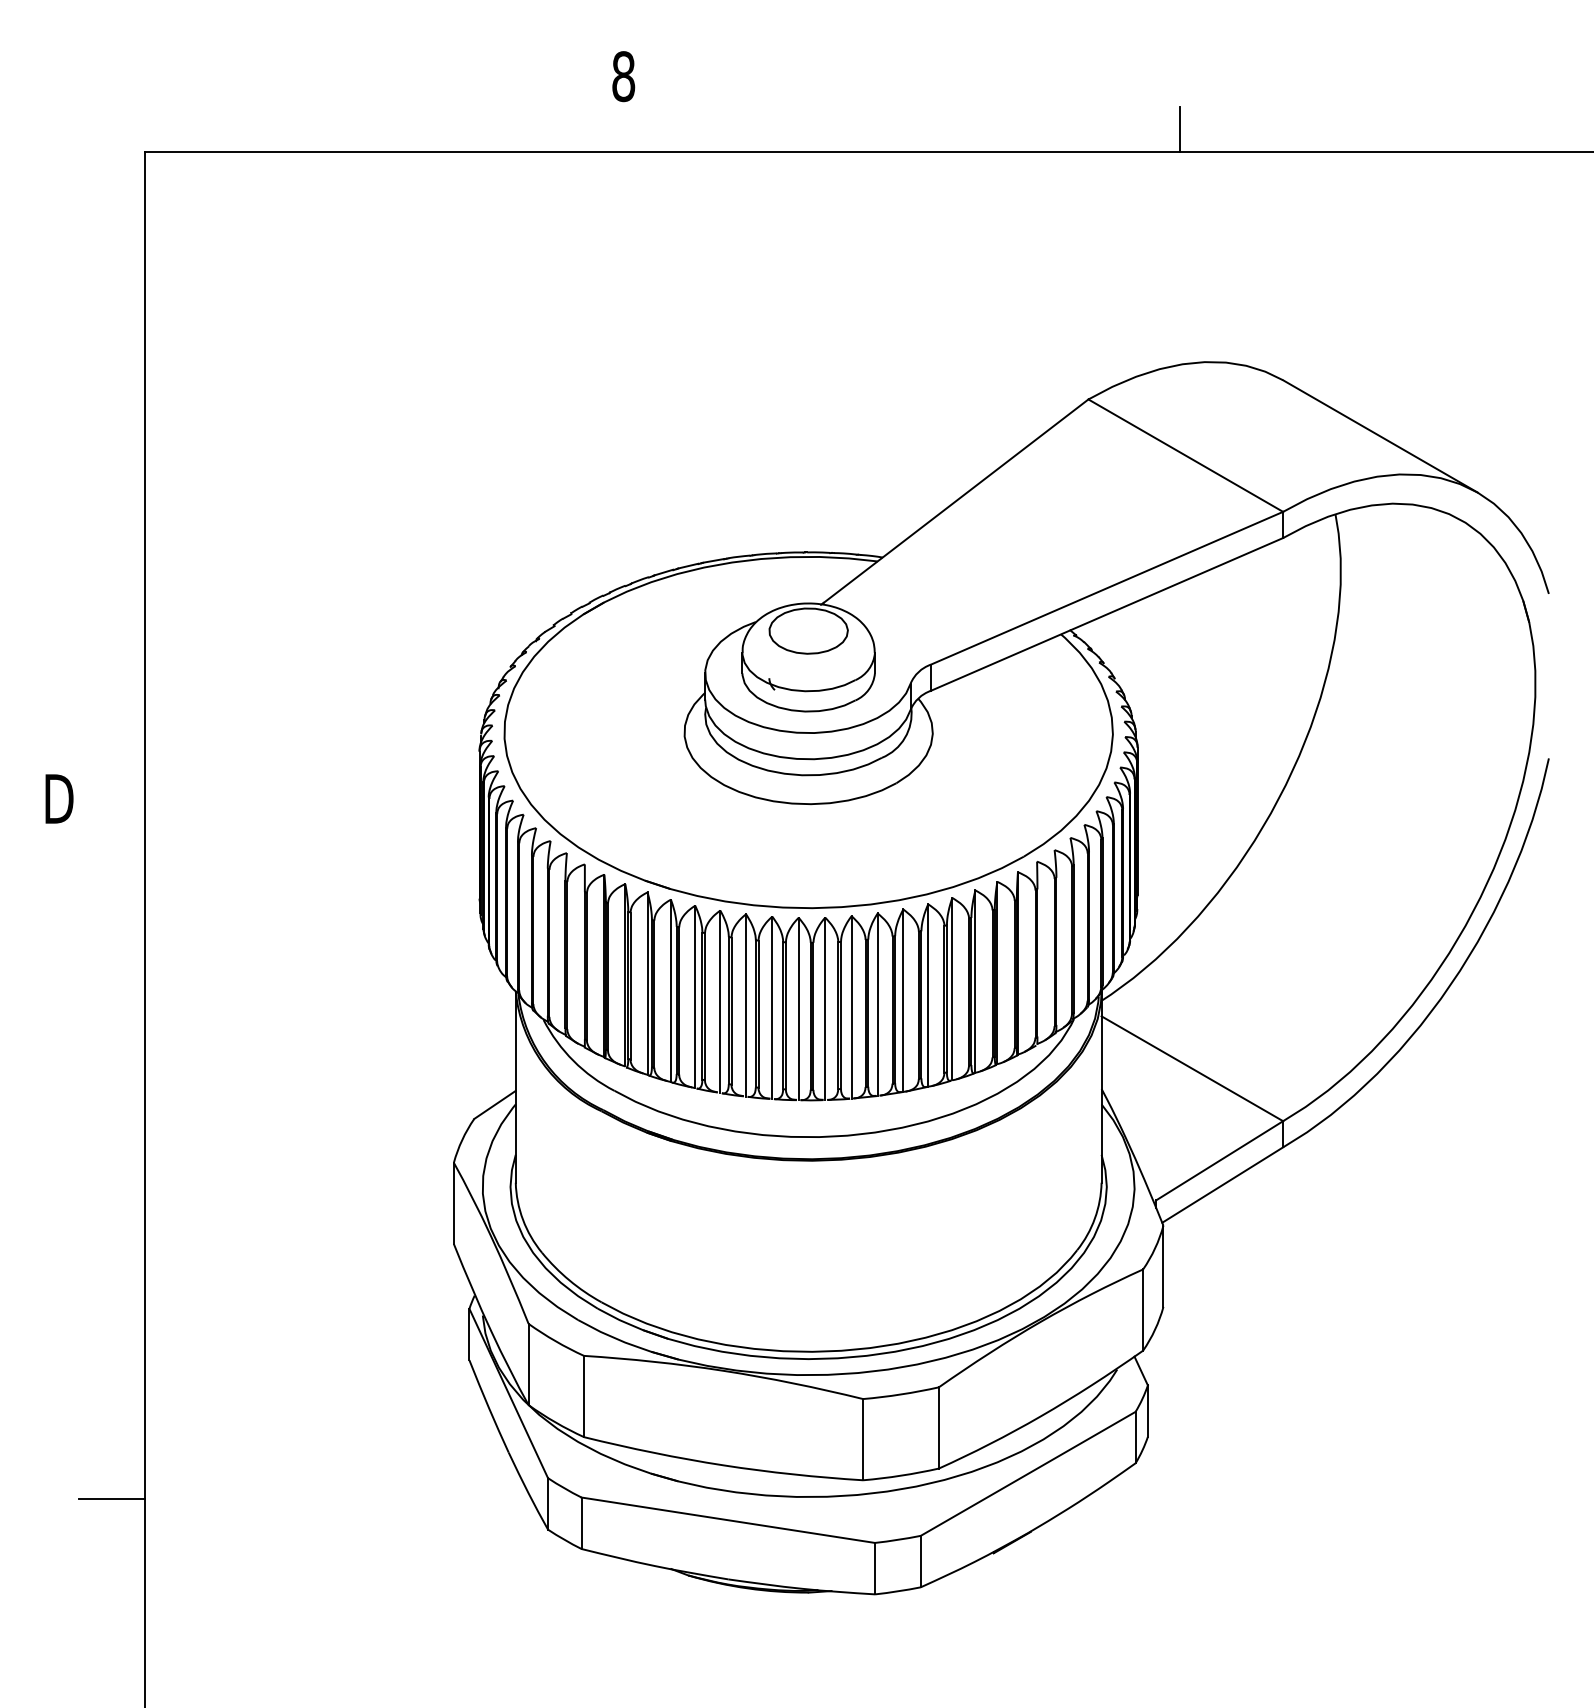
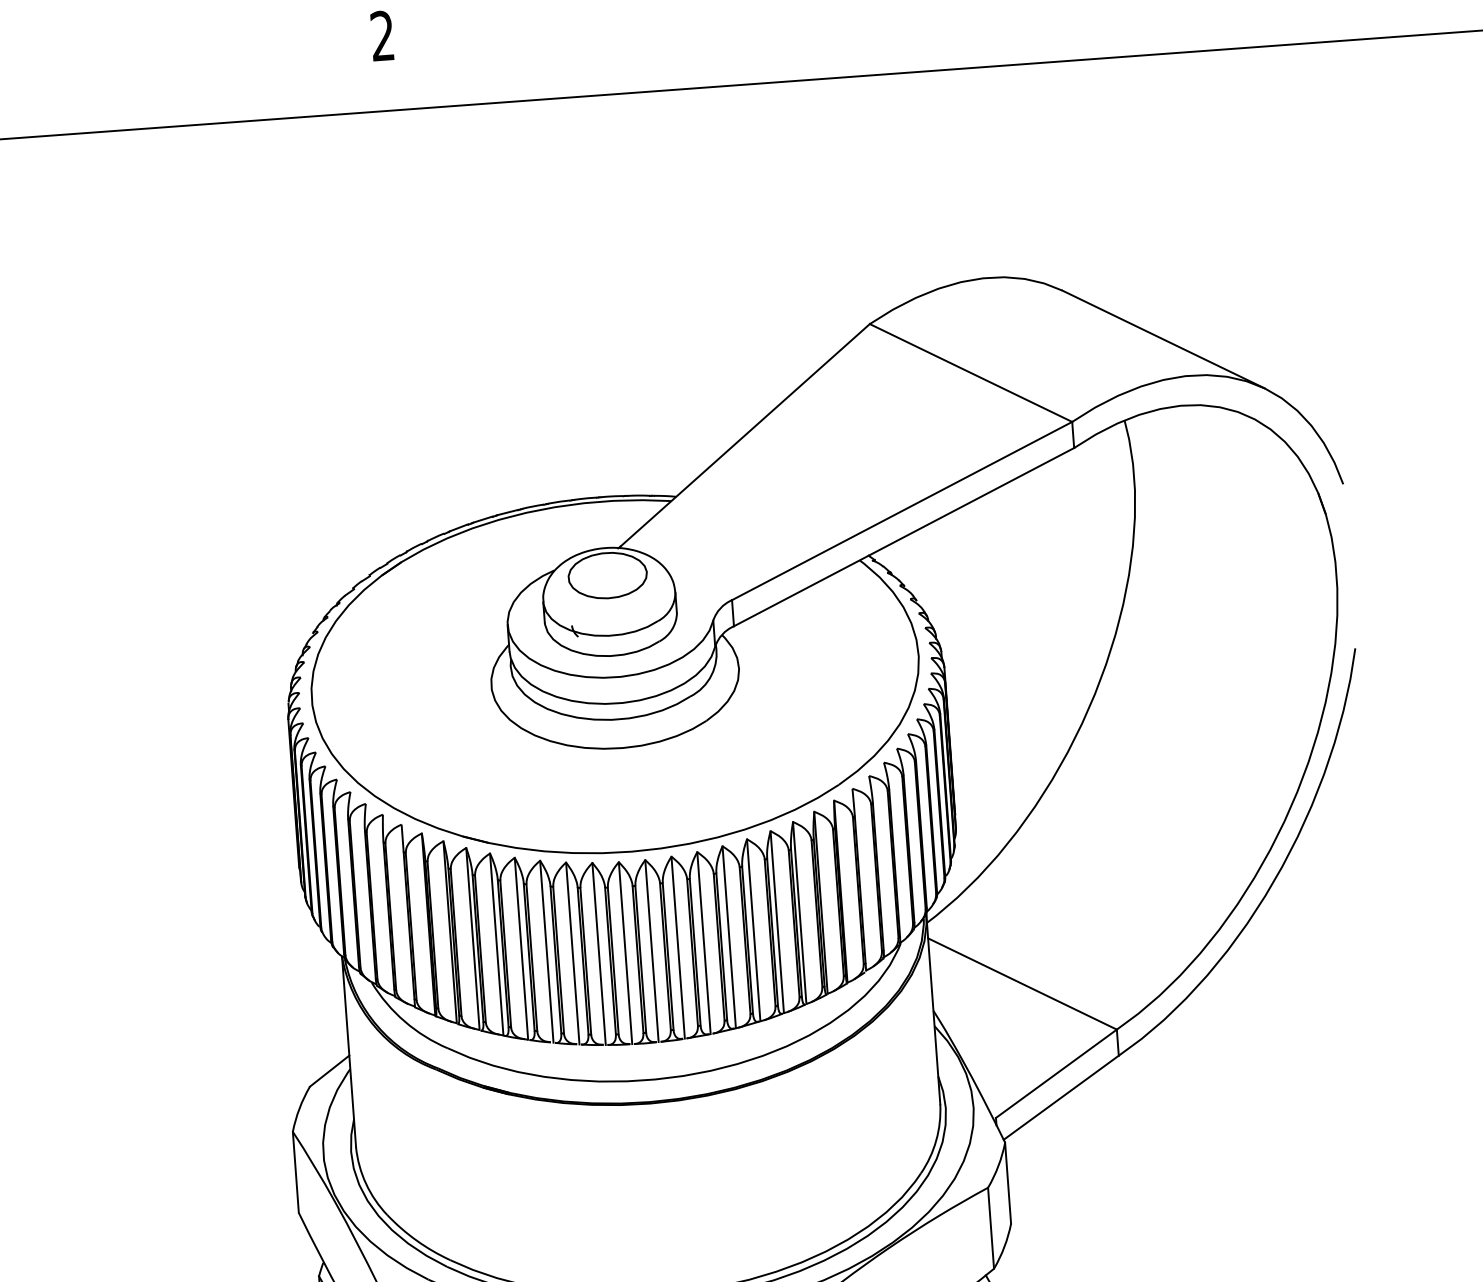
text: (623, 76) -> (382, 36), 8 -> 2
line: (1180, 128) -> (941, 47), removed

